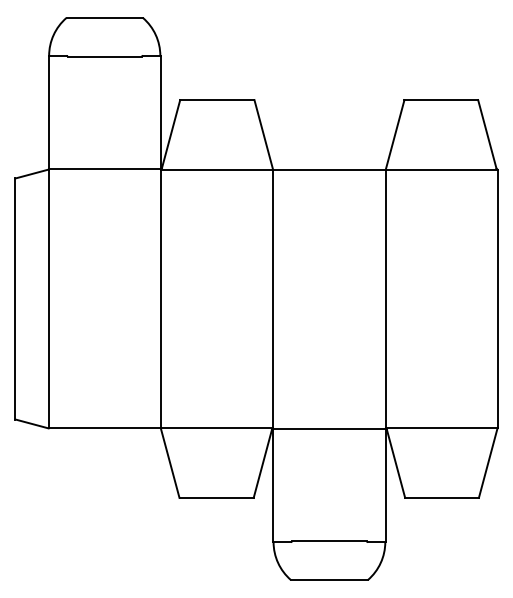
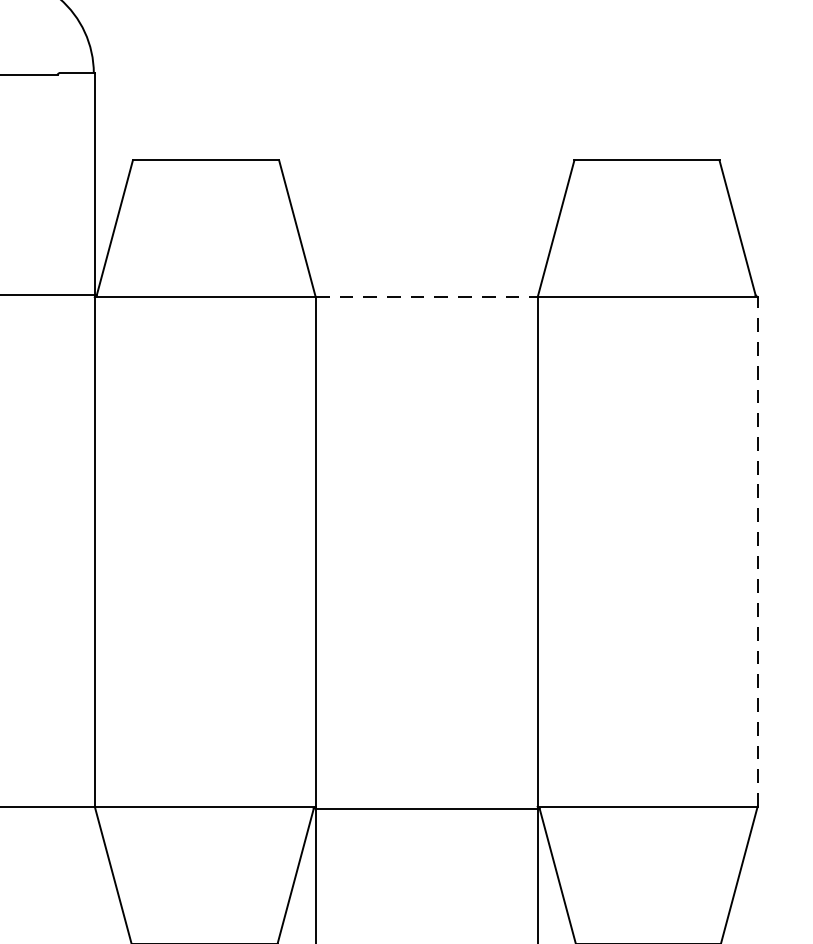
line: (329, 169) -> (426, 297), solid -> dashed
line: (497, 298) -> (757, 551), solid -> dashed

